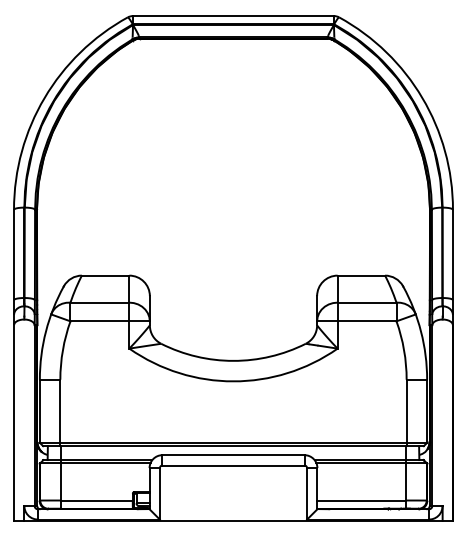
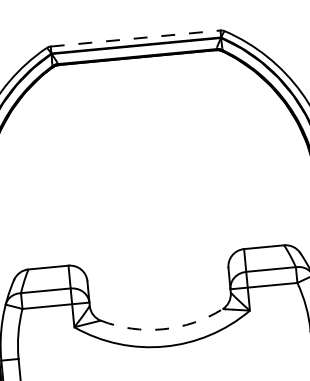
line: (233, 16) -> (135, 38), solid -> dashed
arc: (233, 360) -> (163, 328), solid -> dashed

